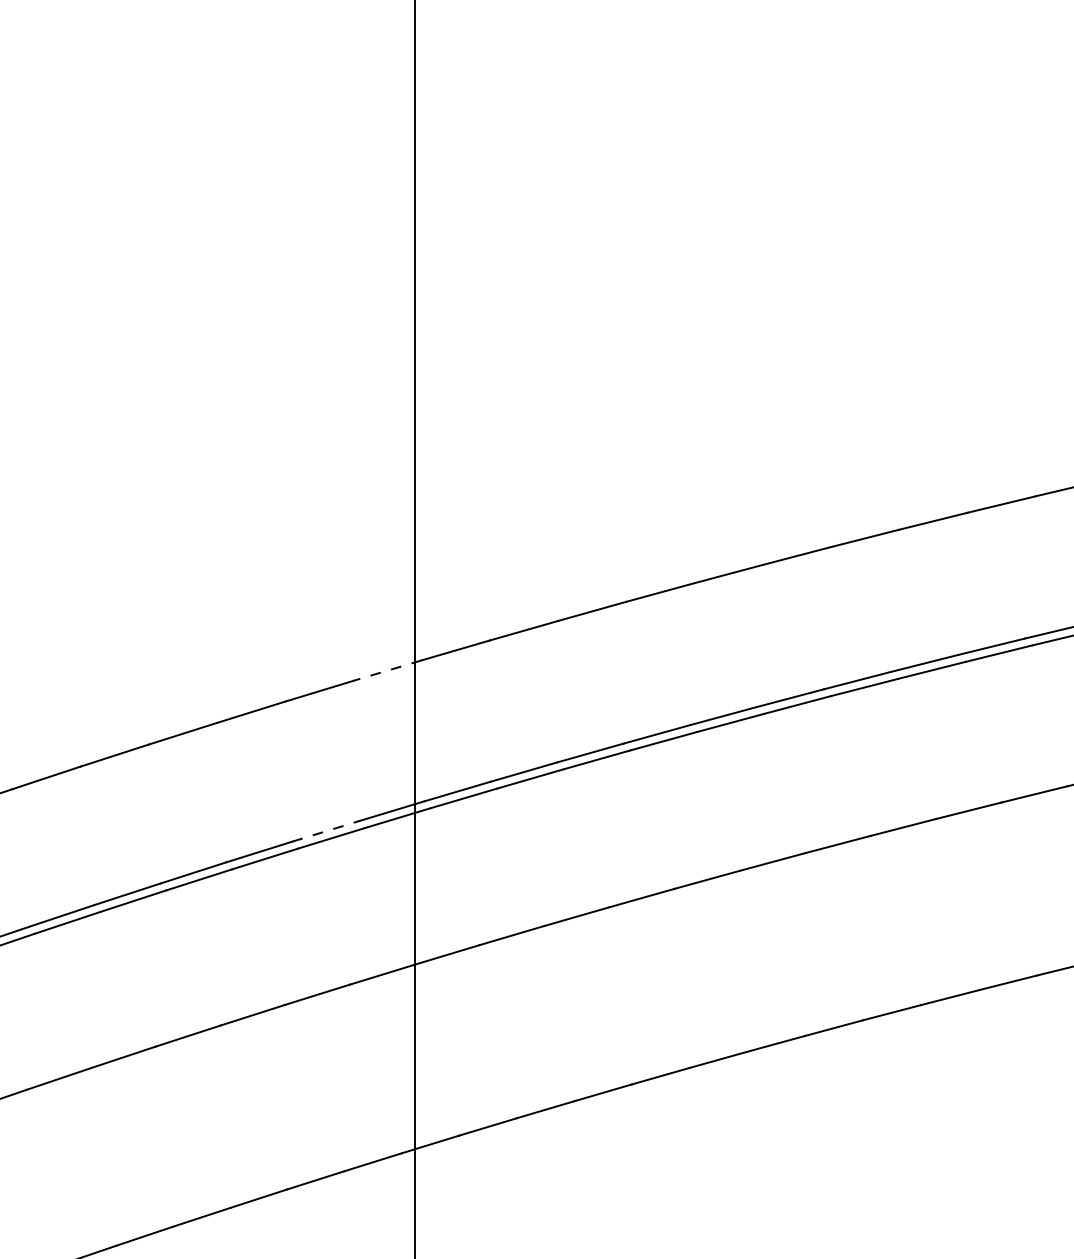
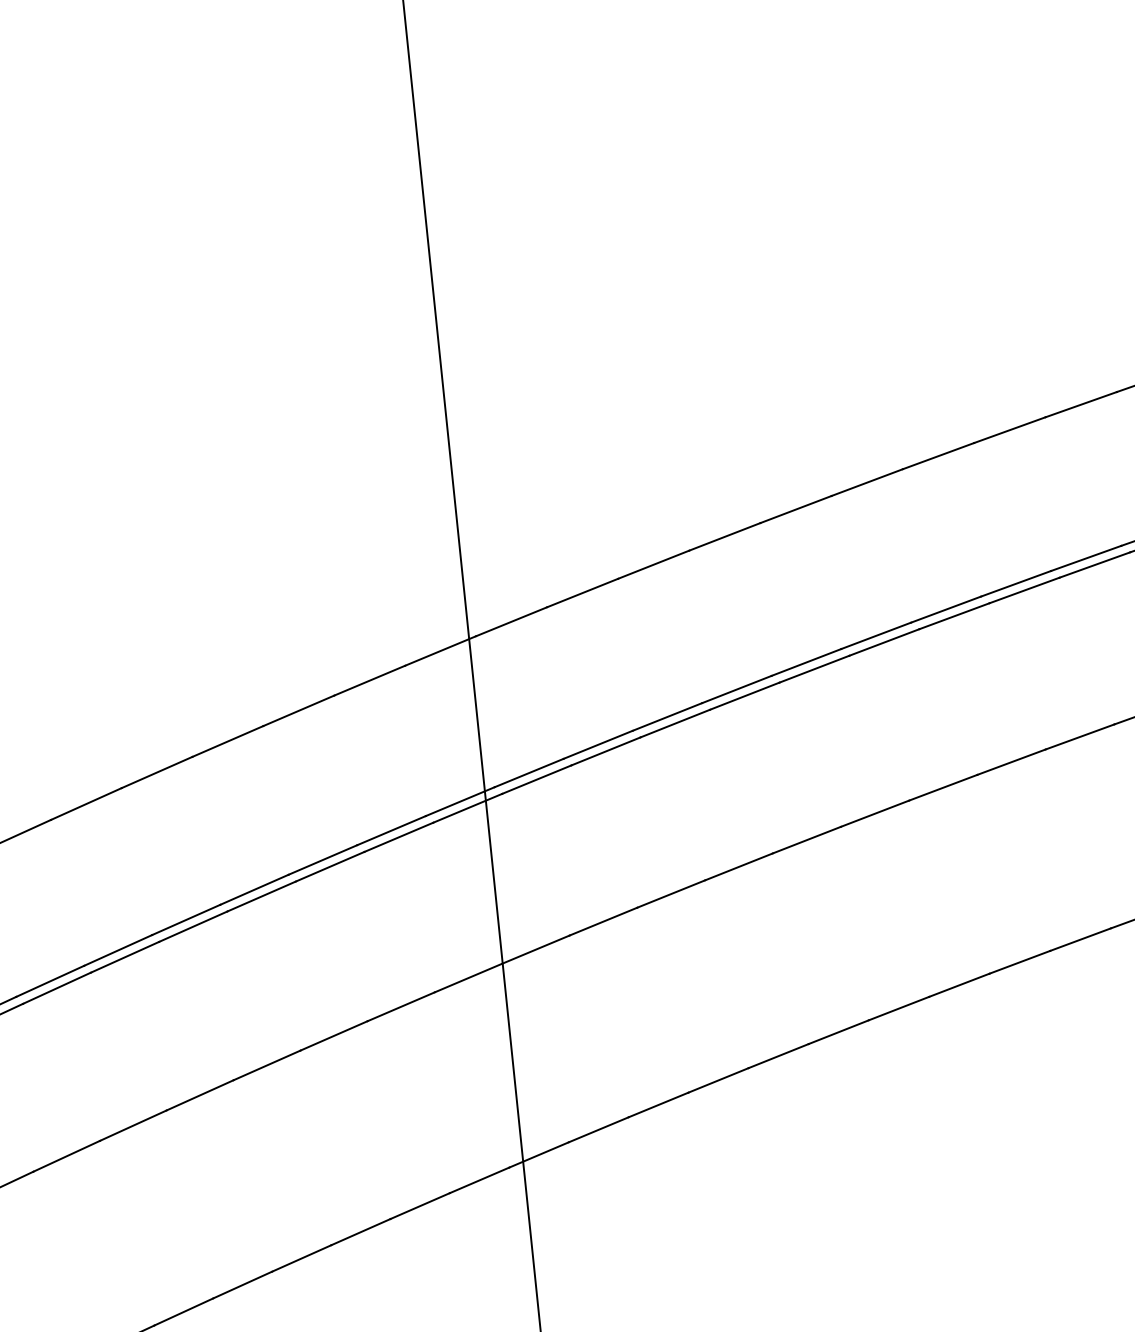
line: (387, 670) -> (440, 650), dashed -> solid
line: (325, 831) -> (391, 830), dashed -> solid

